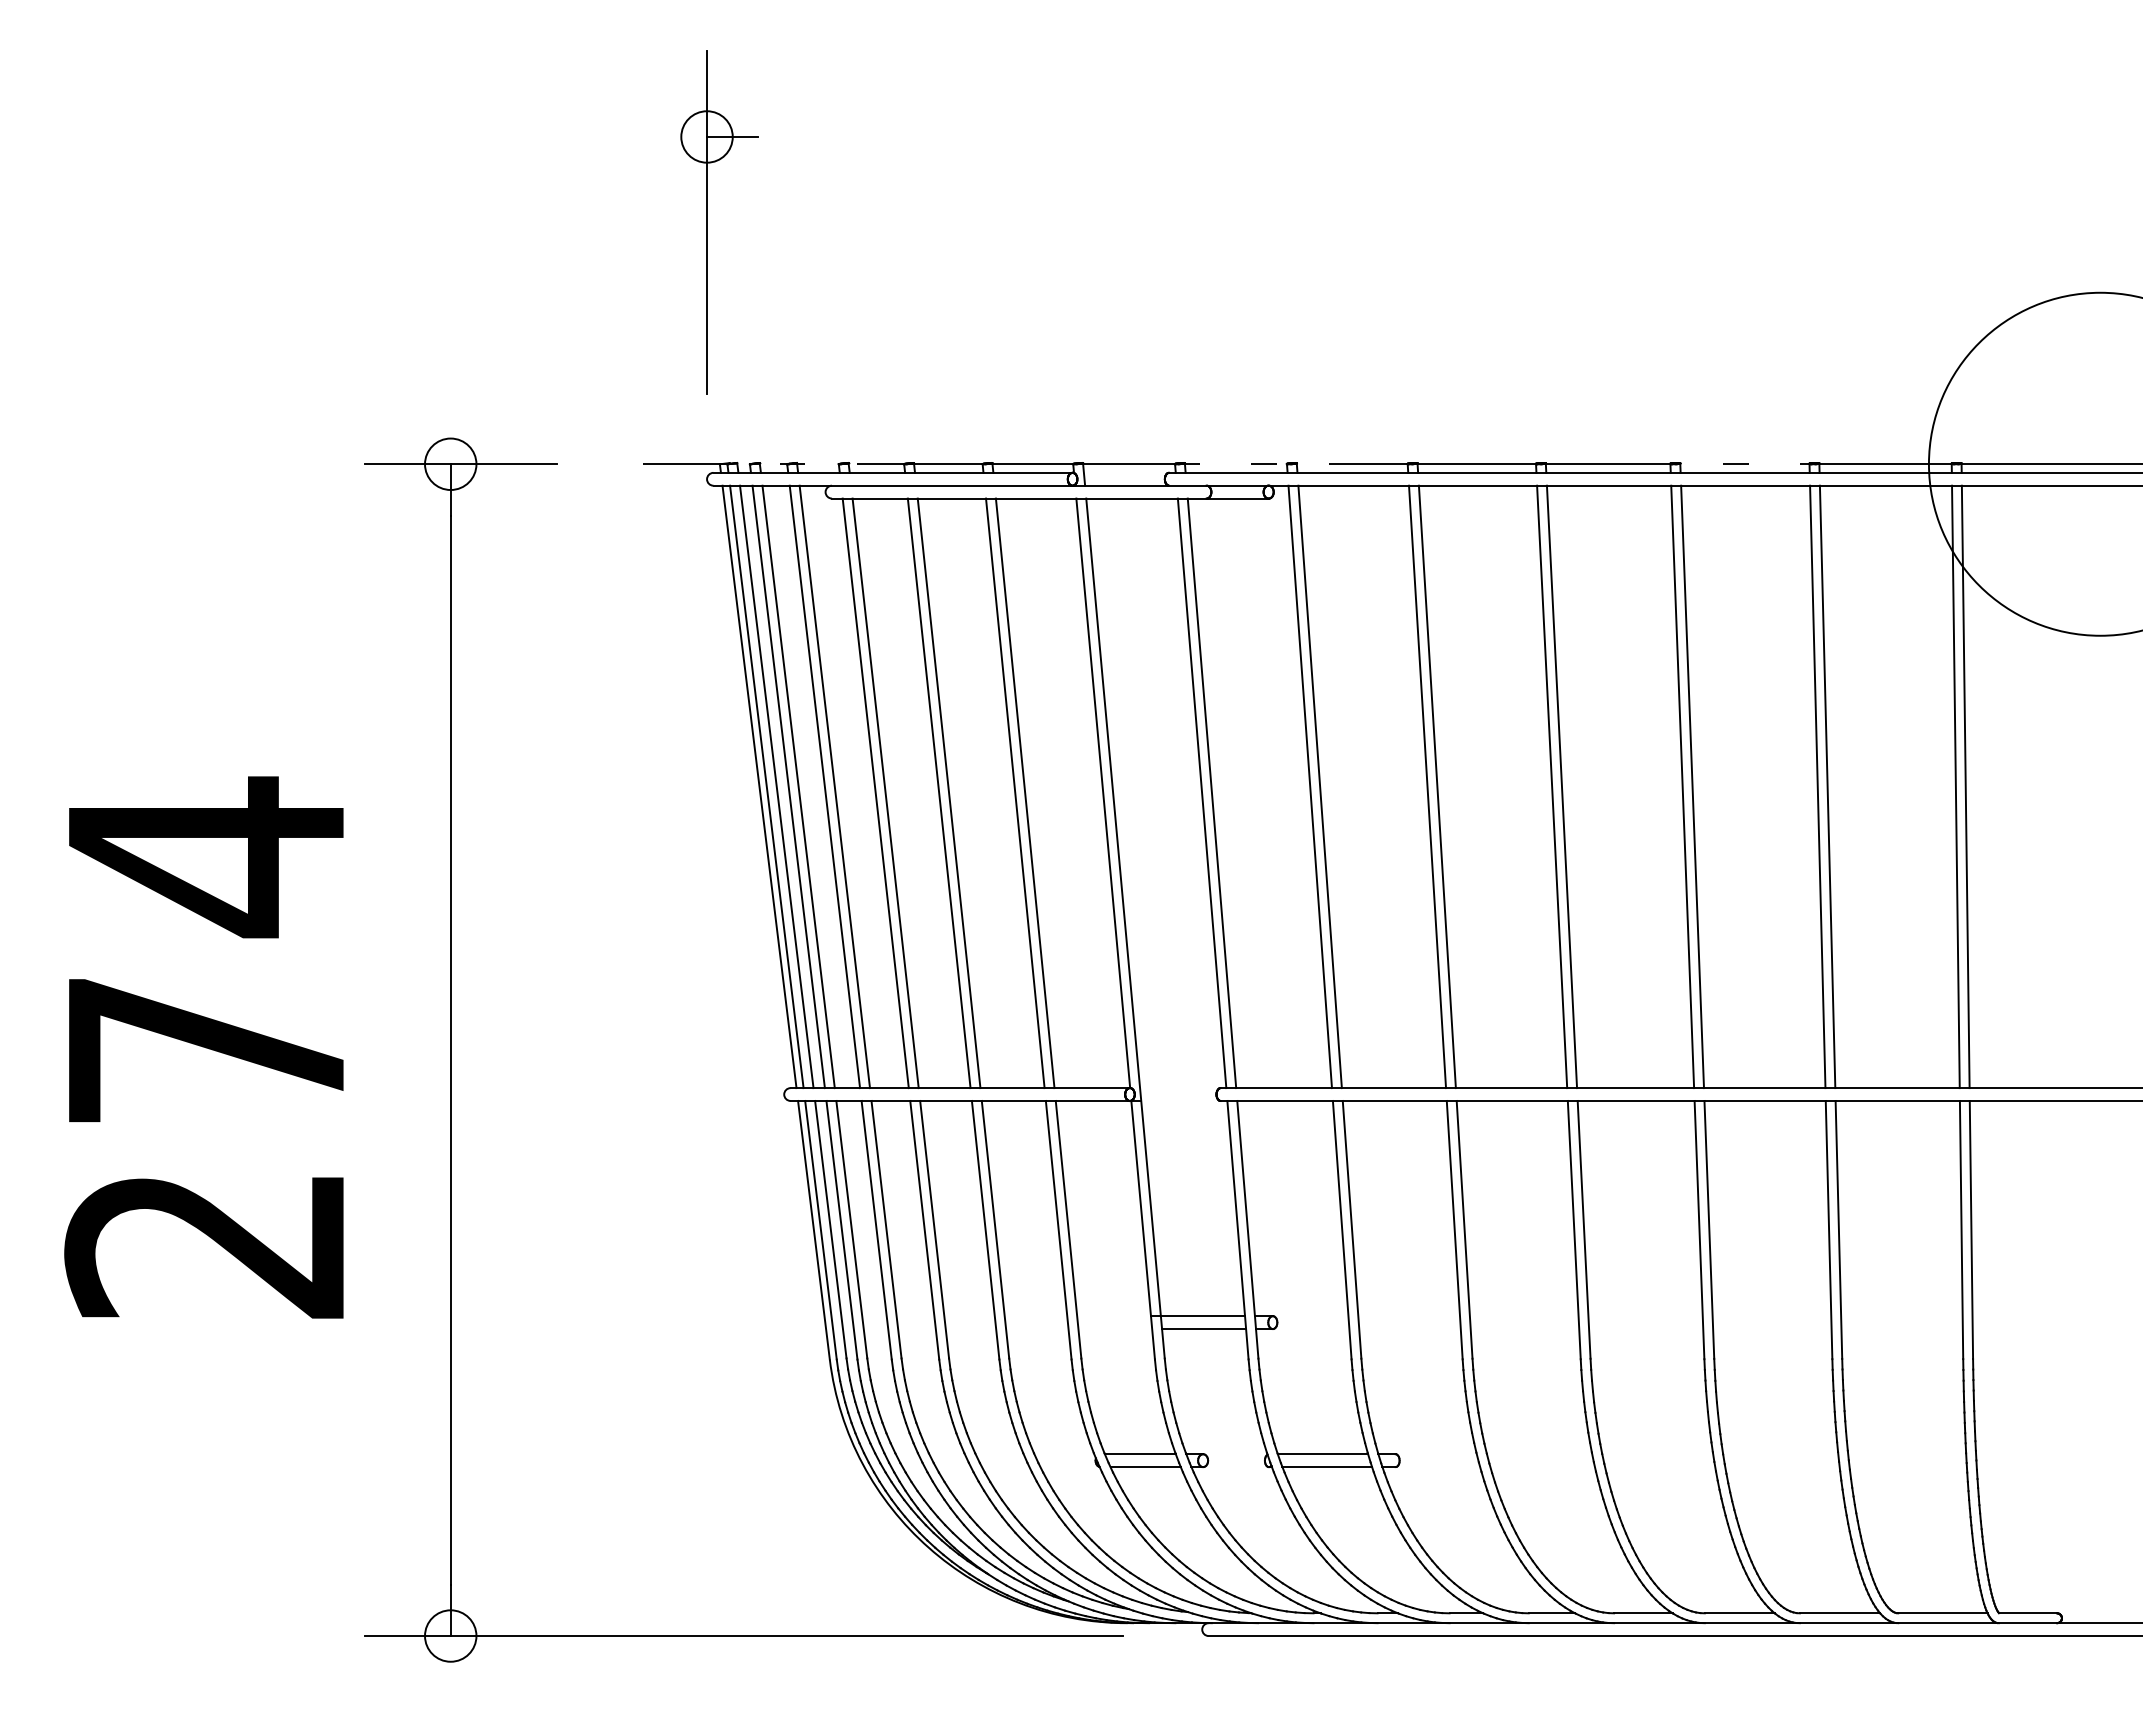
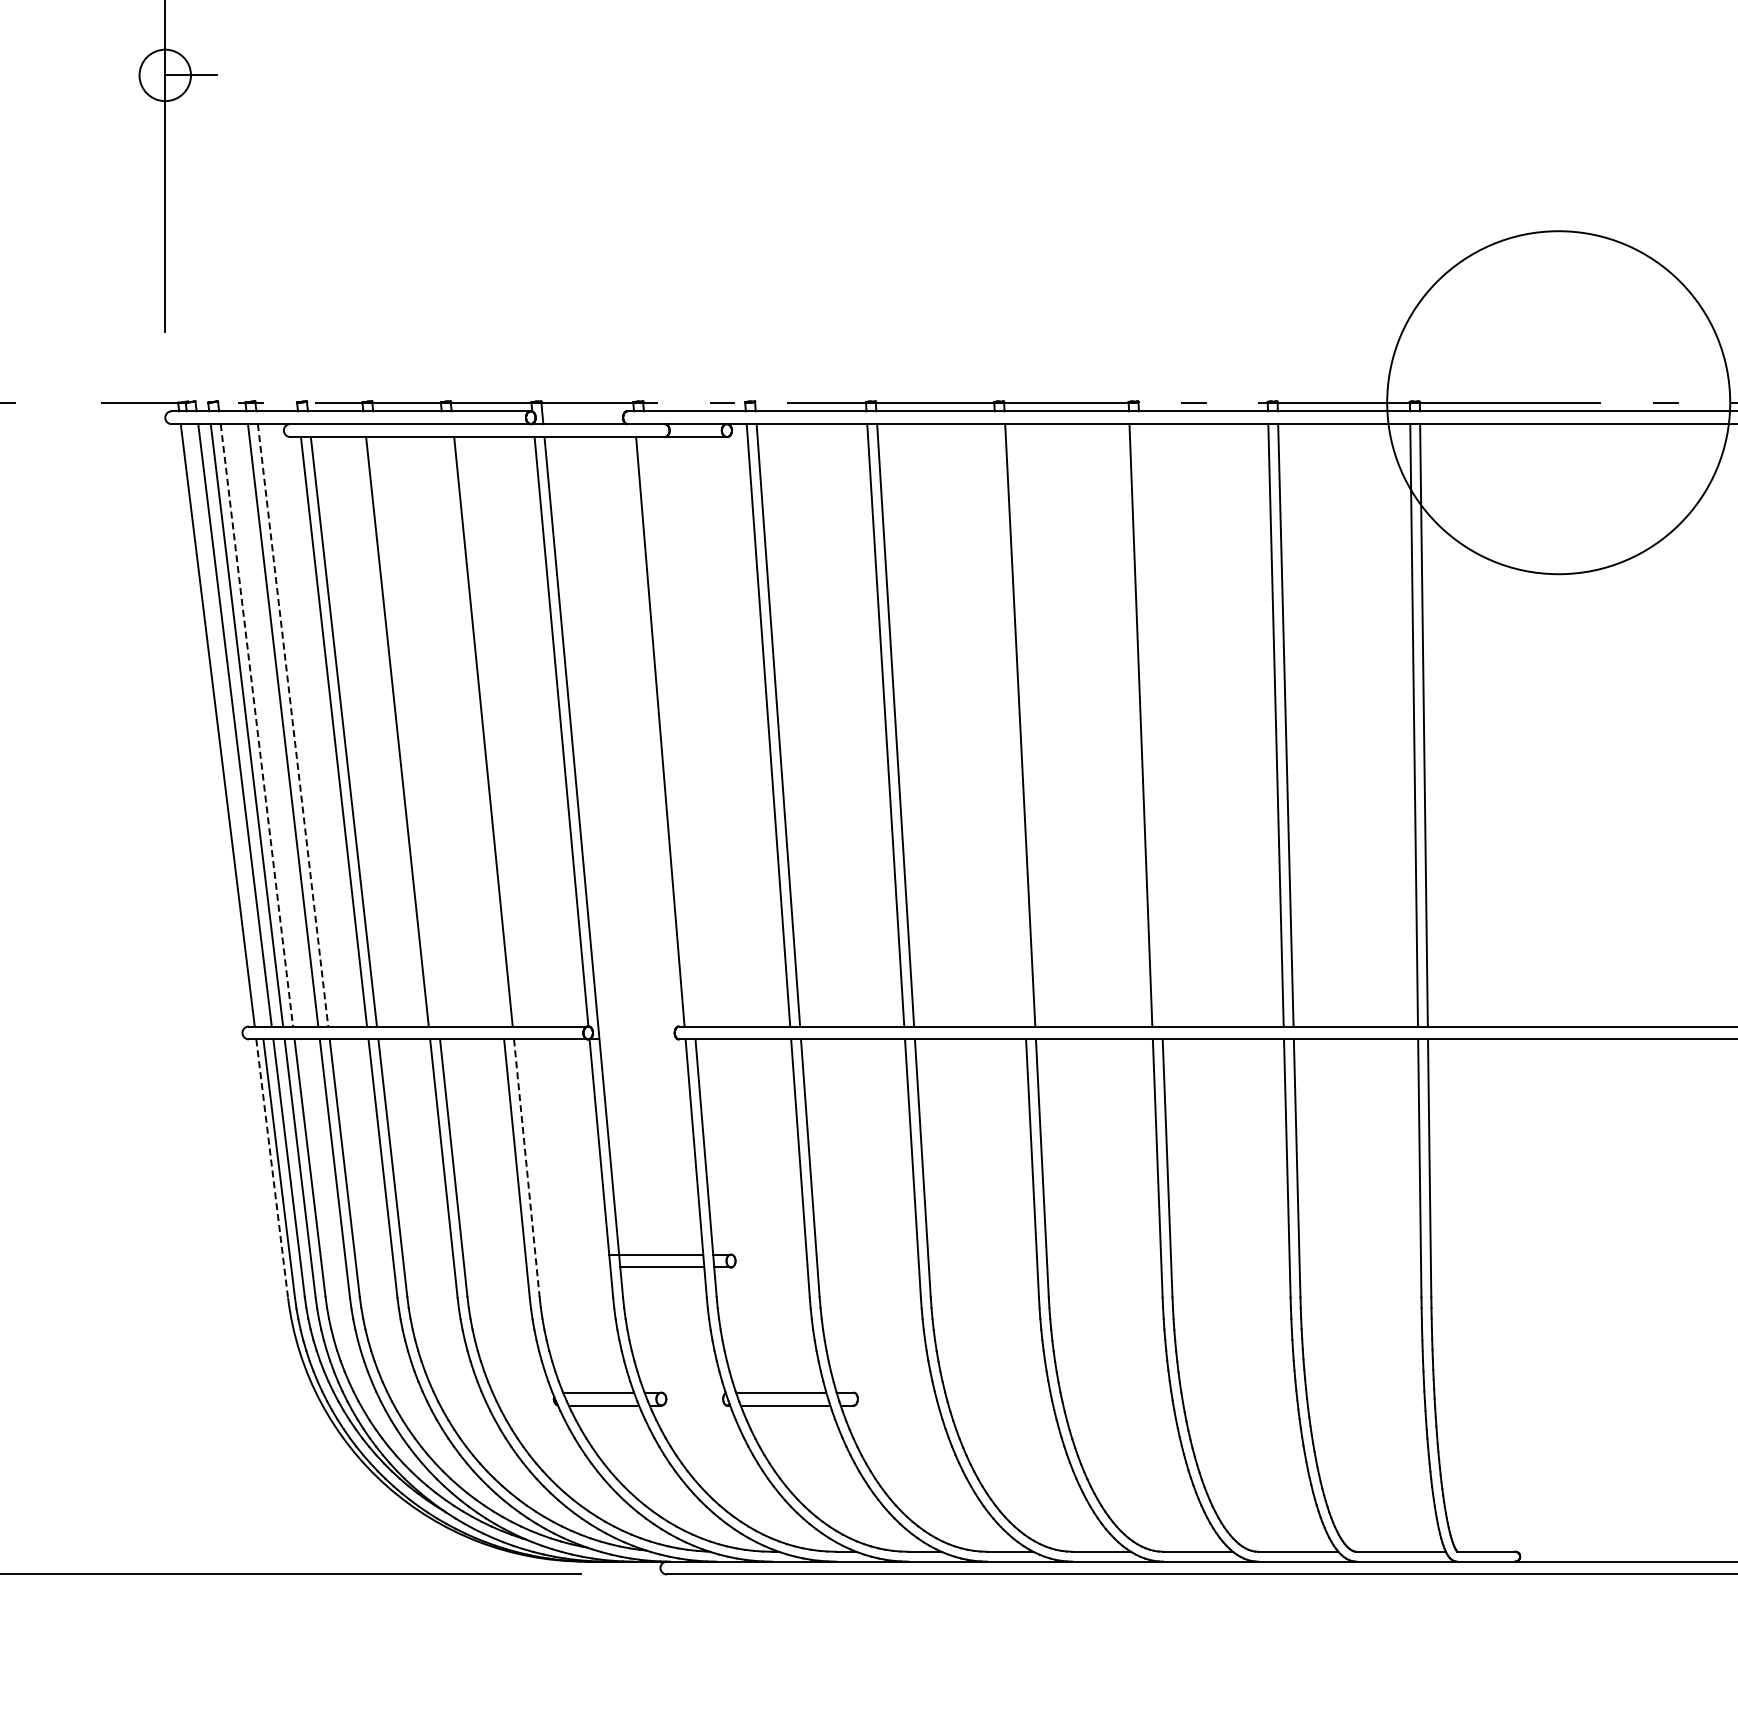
line: (766, 786) -> (224, 724), removed
line: (1552, 786) -> (1010, 724), removed
line: (1692, 786) -> (1150, 724), removed
line: (798, 787) -> (256, 725), solid -> dashed
line: (834, 787) -> (292, 725), solid -> dashed
line: (948, 793) -> (406, 731), removed
line: (1015, 793) -> (473, 731), removed
line: (1211, 793) -> (669, 731), removed
line: (814, 1230) -> (272, 1168), solid -> dashed
line: (1068, 1230) -> (526, 1168), solid -> dashed

